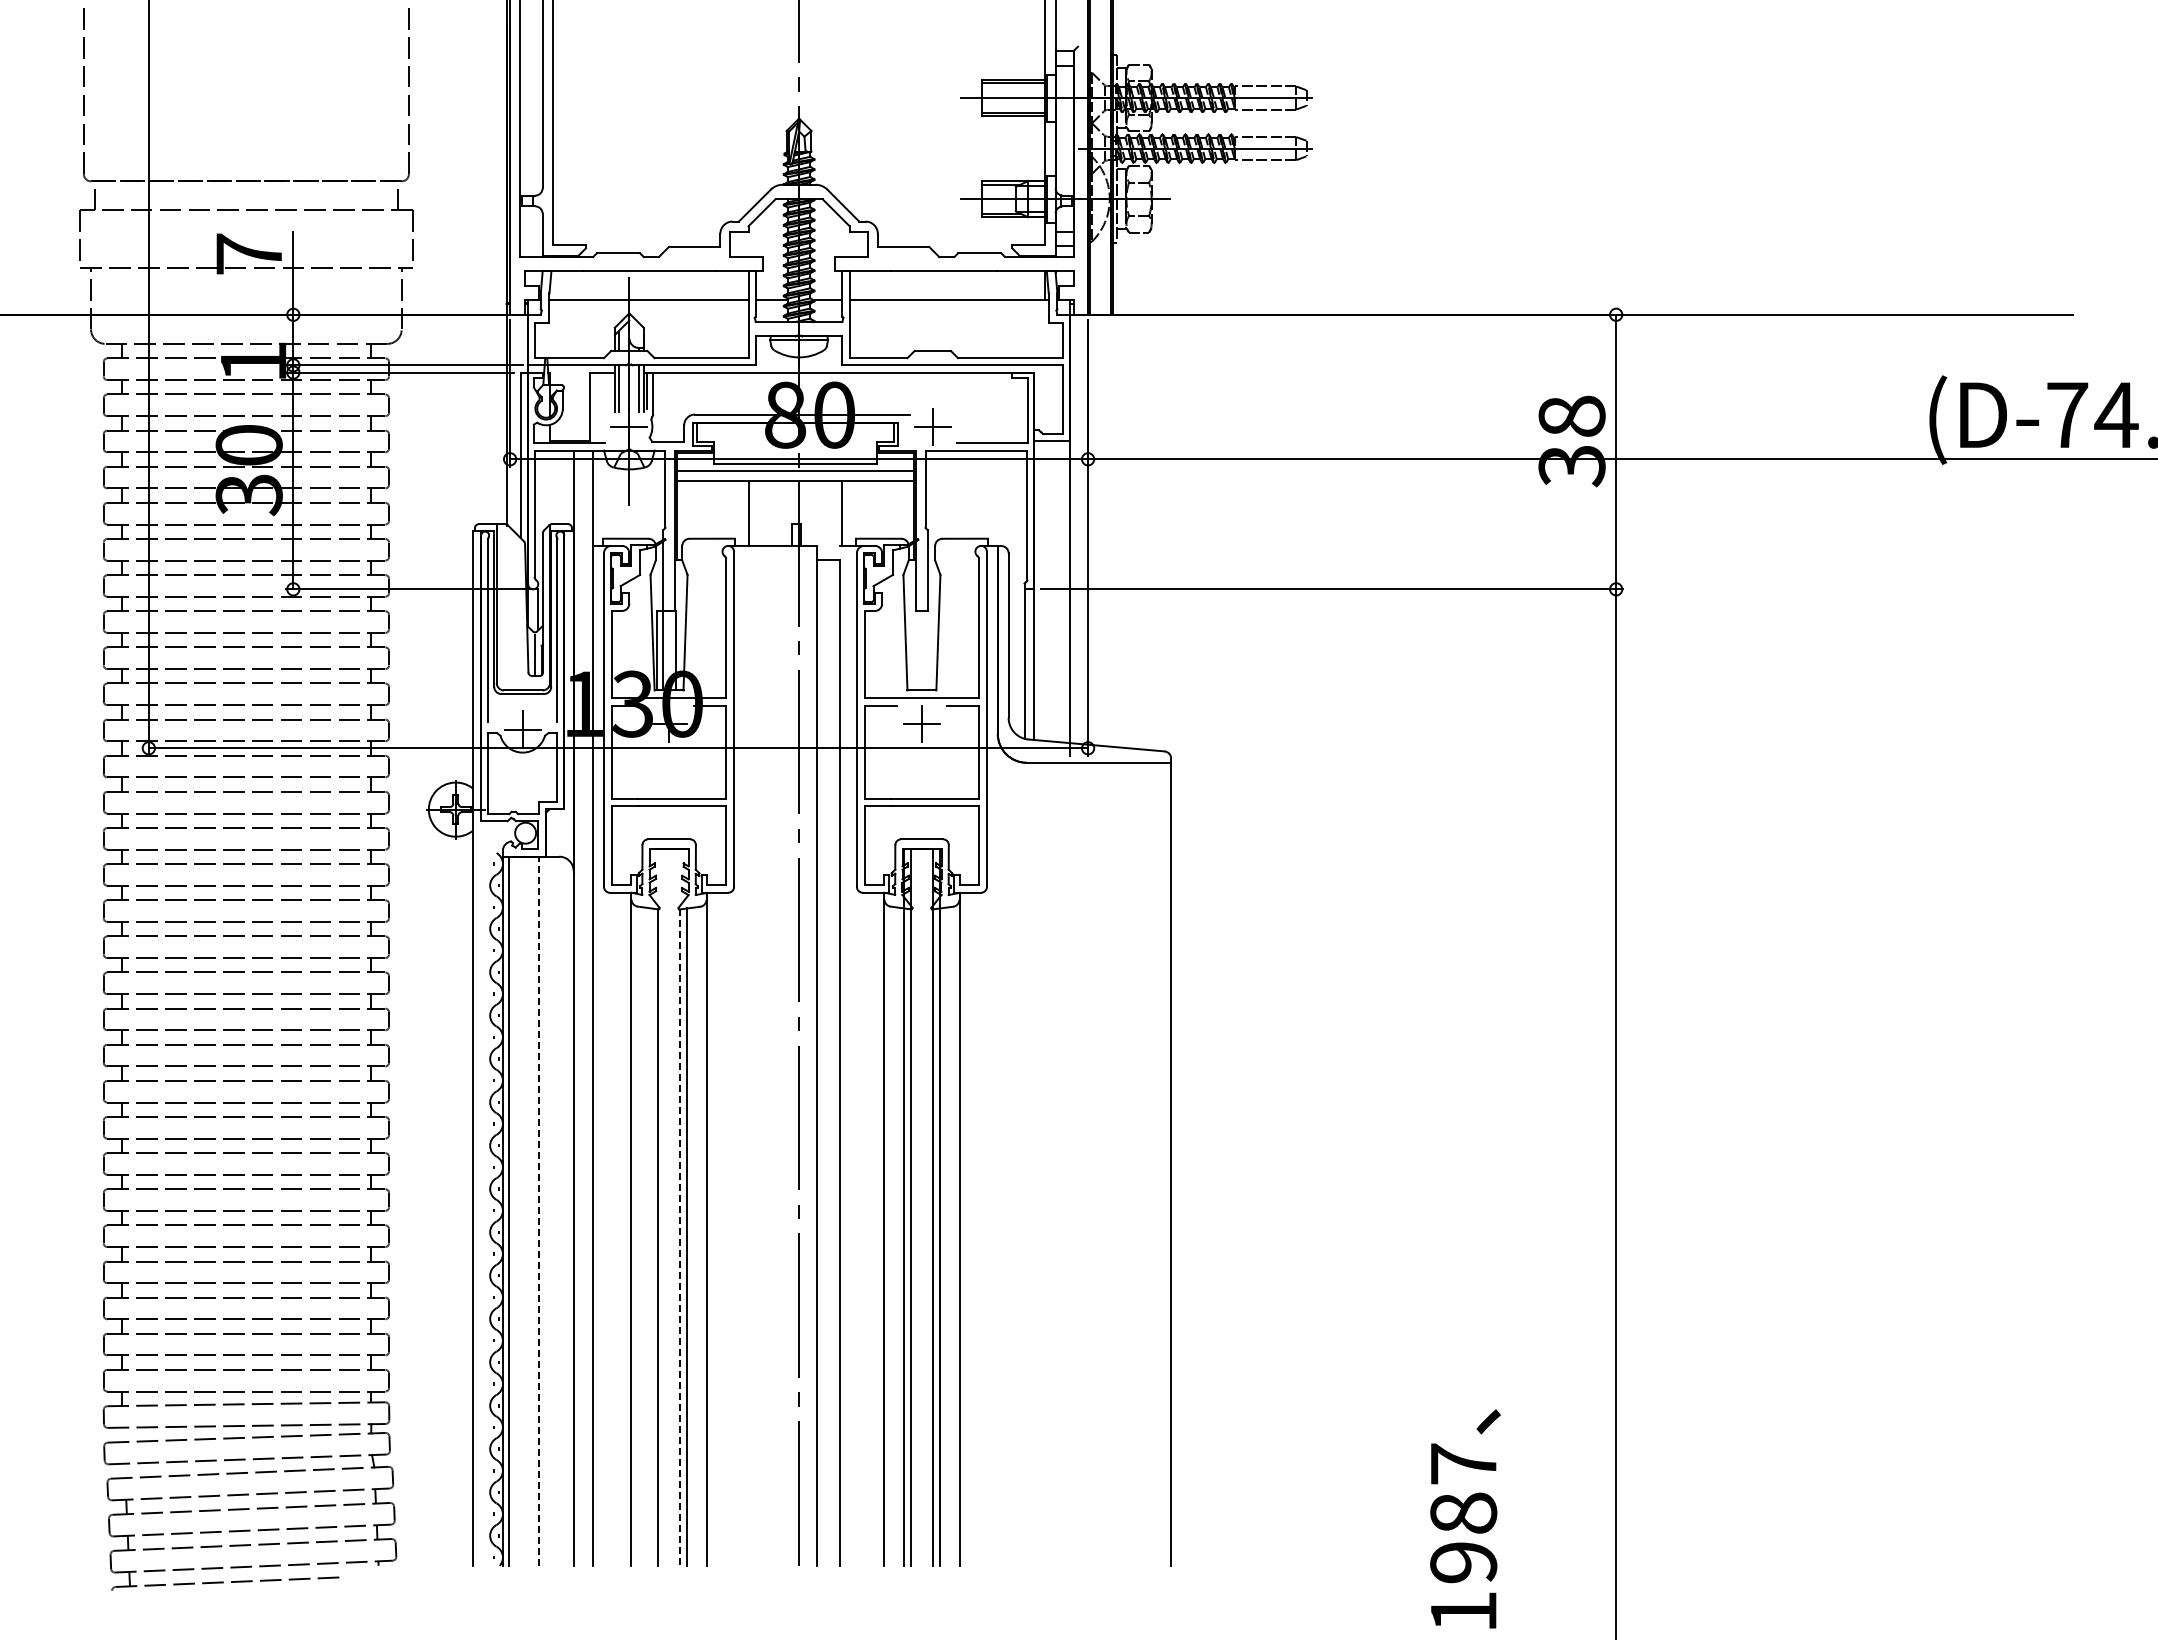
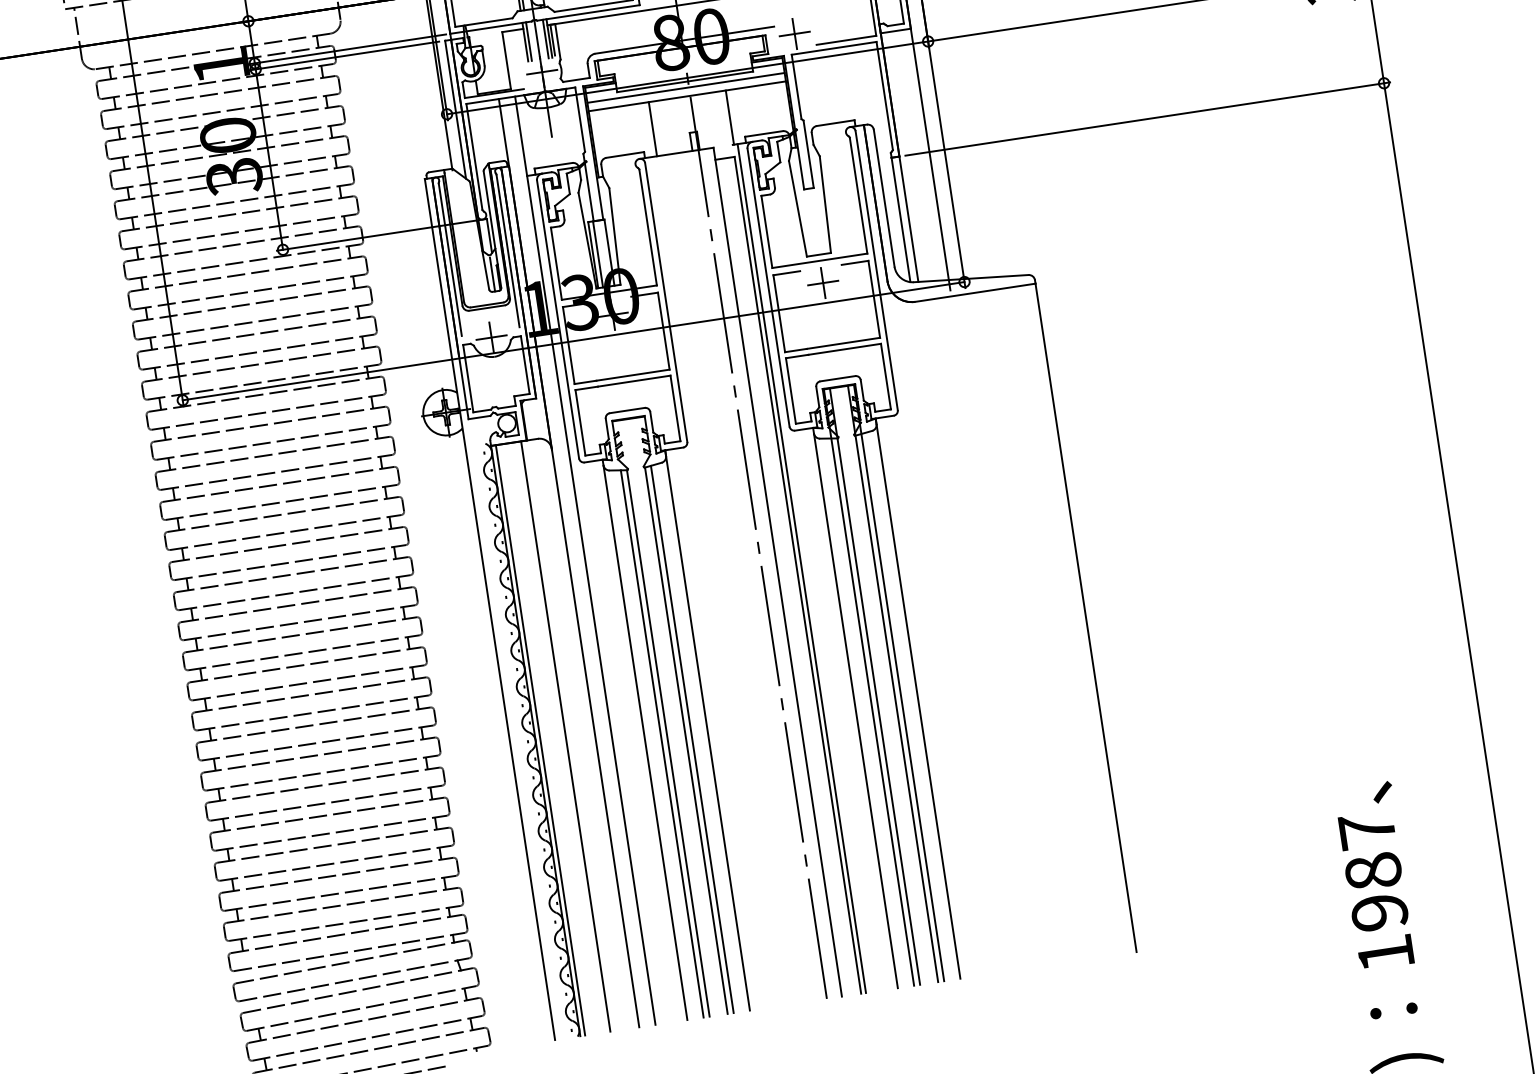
line: (846, 1055) -> (802, 568), added
line: (539, 1211) -> (566, 736), dashed -> solid
line: (650, 1236) -> (661, 743), added
line: (679, 1238) -> (686, 741), dashed -> solid

